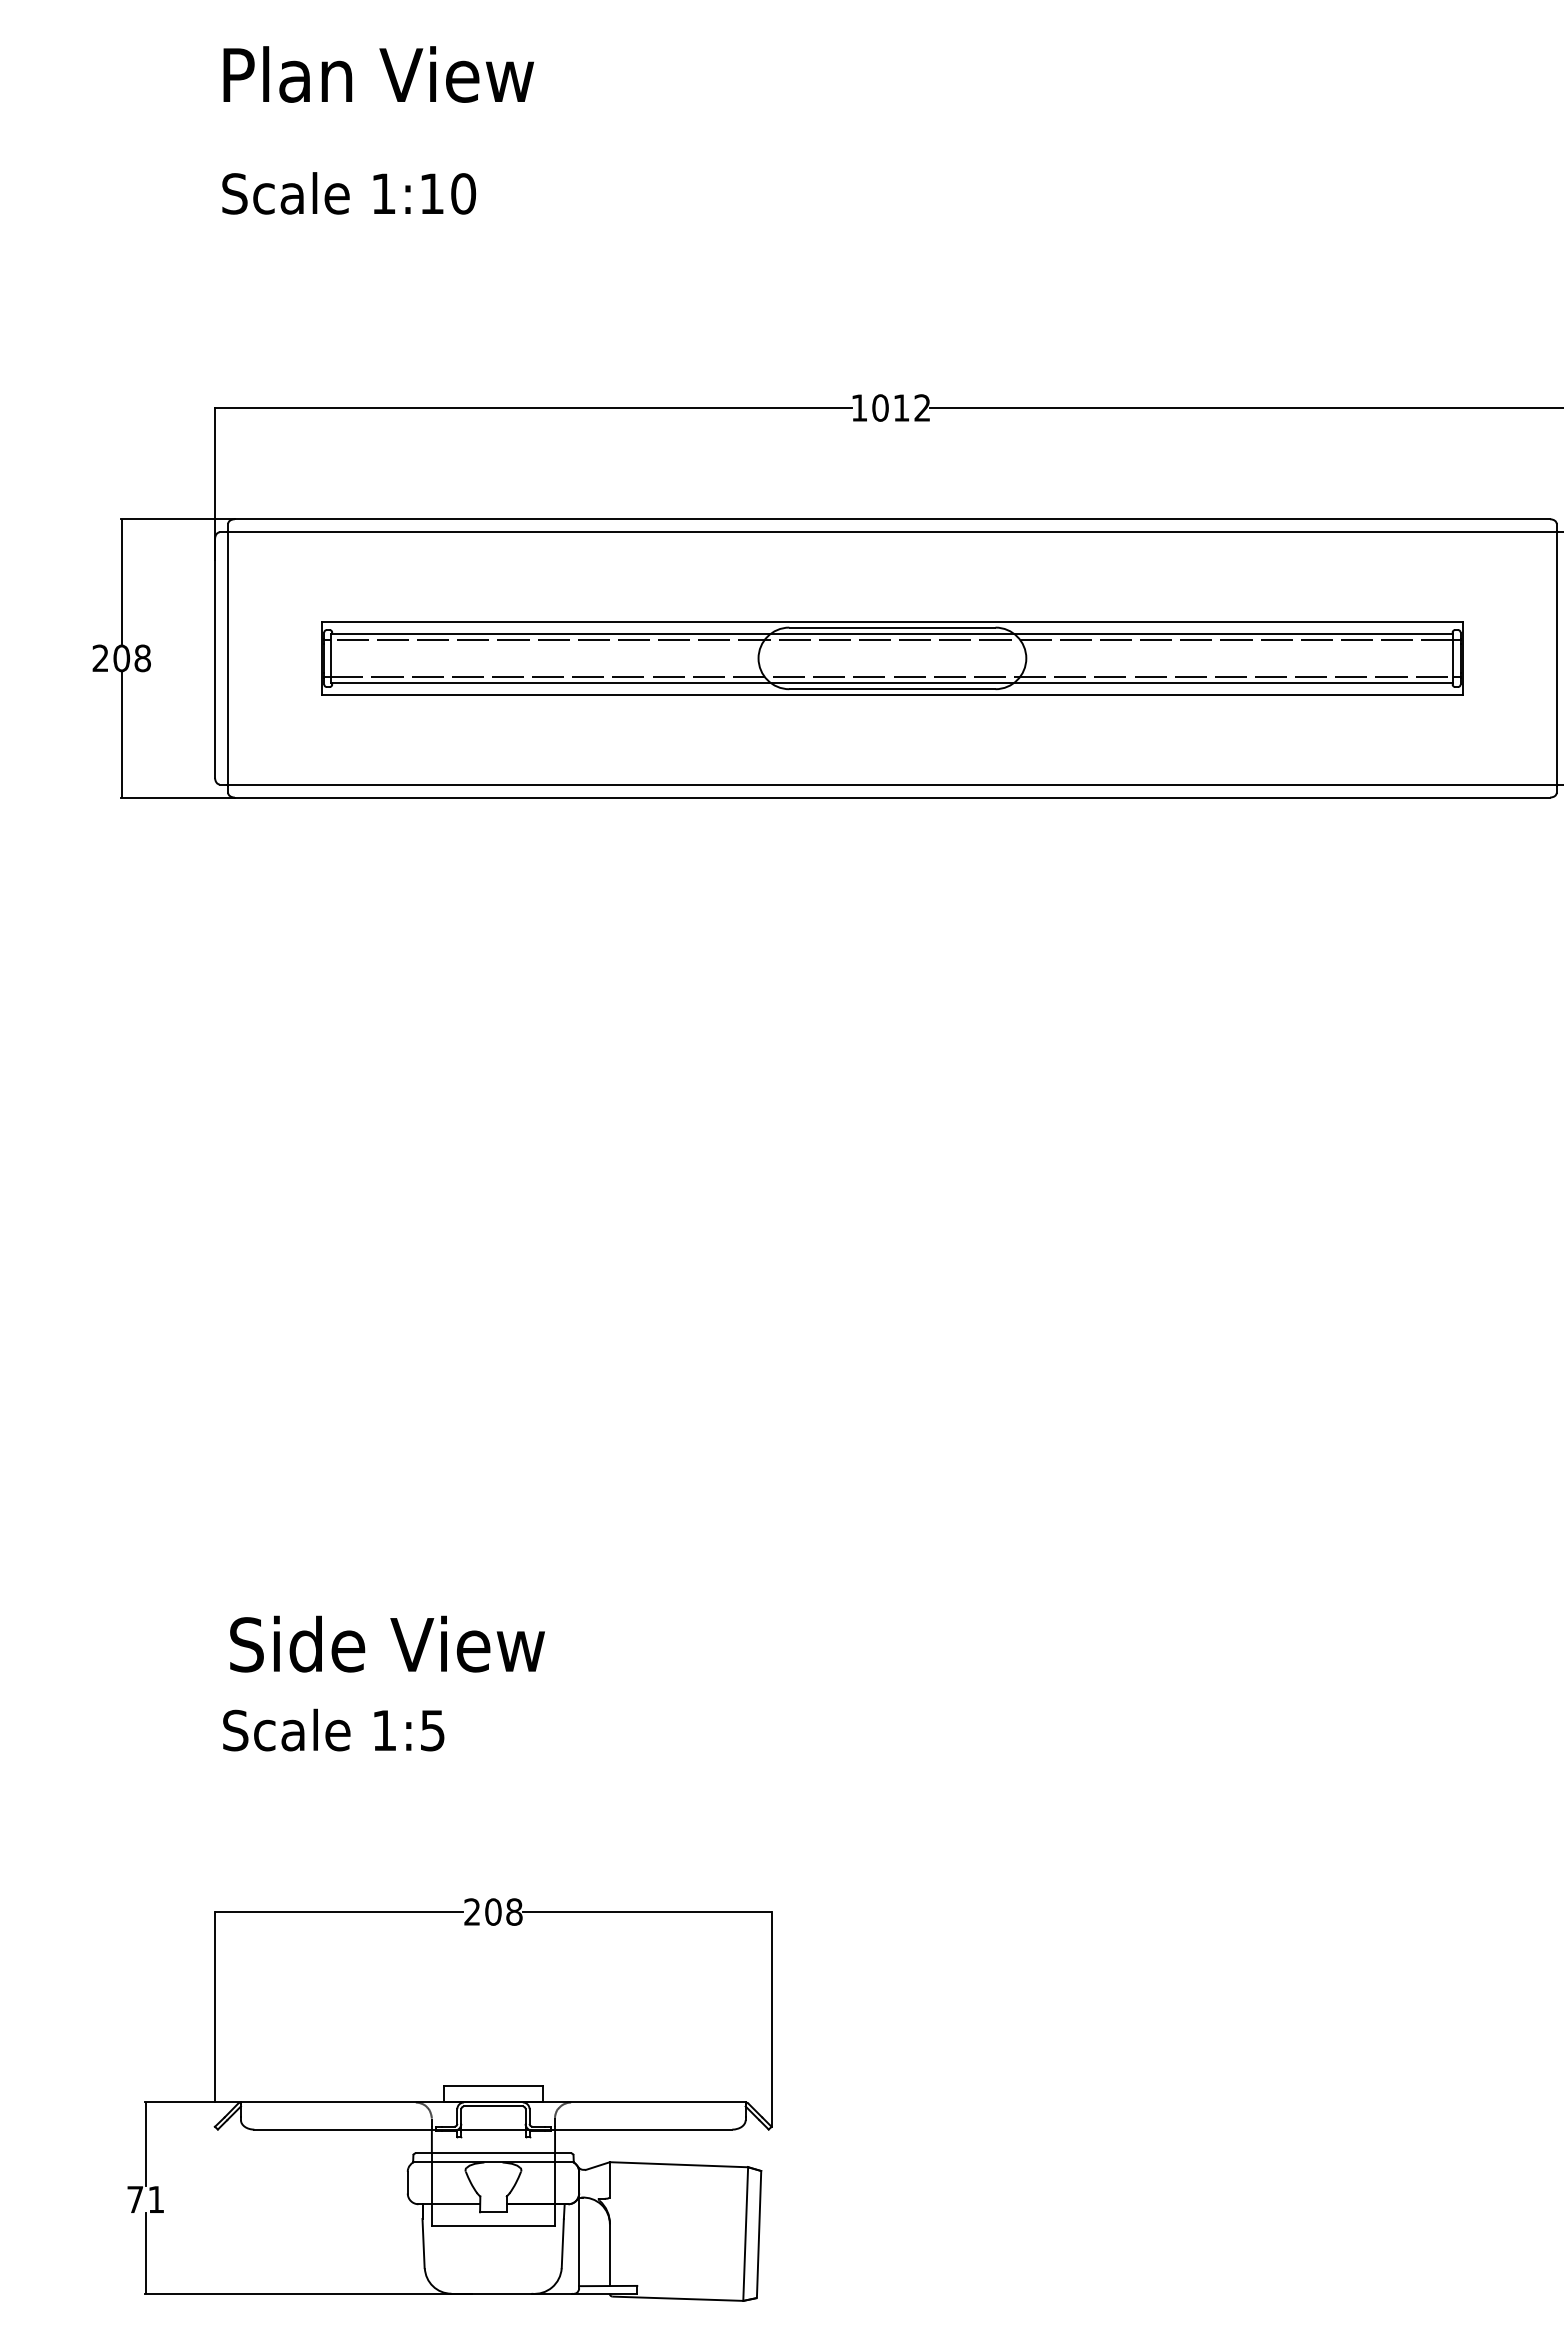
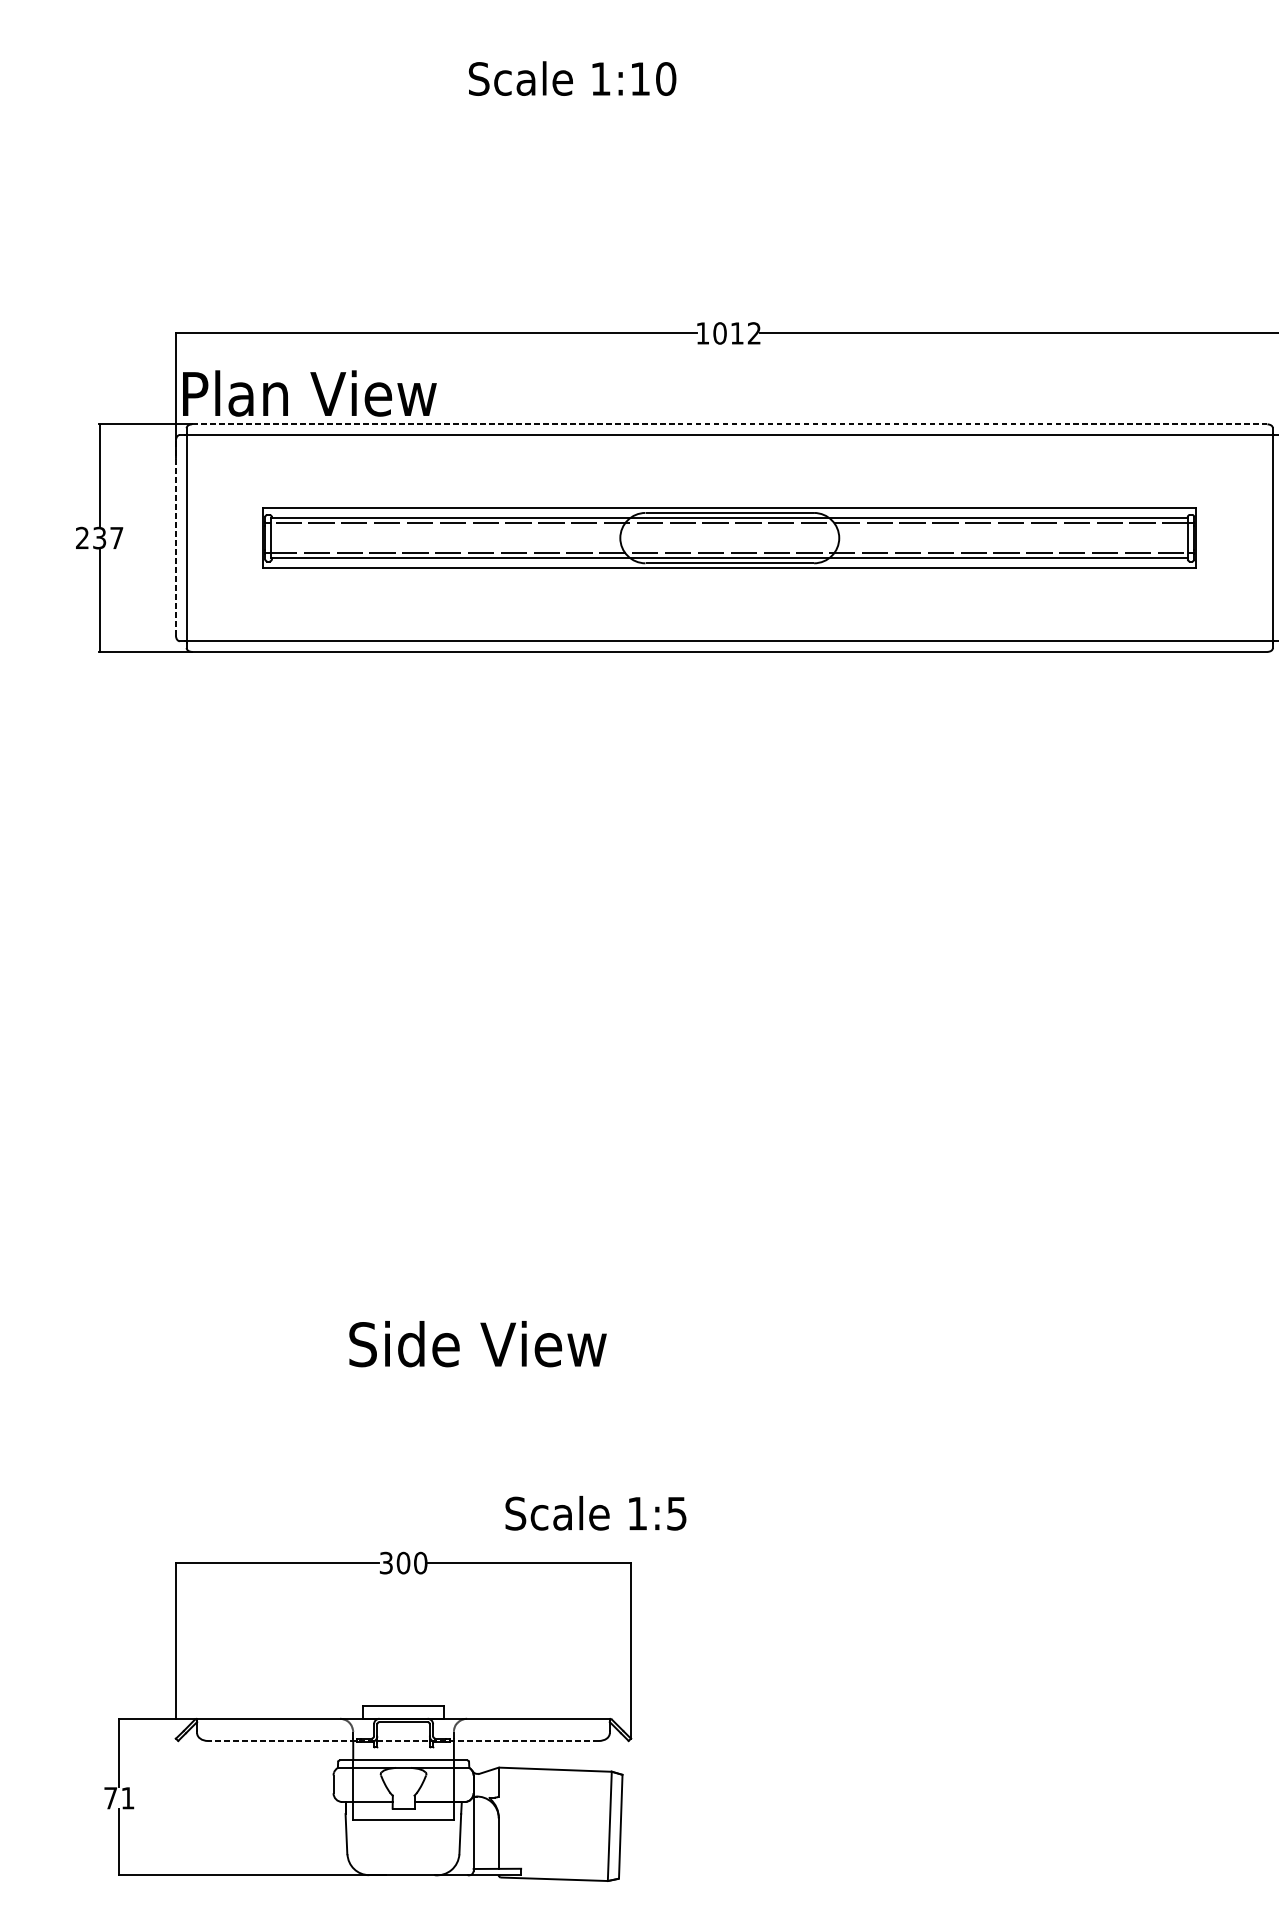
text: (378, 74) -> (309, 393), moved
text: (349, 193) -> (572, 78), moved
line: (892, 519) -> (729, 424), solid -> dashed
line: (214, 657) -> (175, 537), solid -> dashed
text: (131, 658) -> (107, 538), 208 -> 237
text: (387, 1643) -> (478, 1343), moved
text: (333, 1729) -> (595, 1512), moved
text: (493, 1911) -> (403, 1562), 208 -> 300
line: (493, 2129) -> (403, 1740), solid -> dashed

